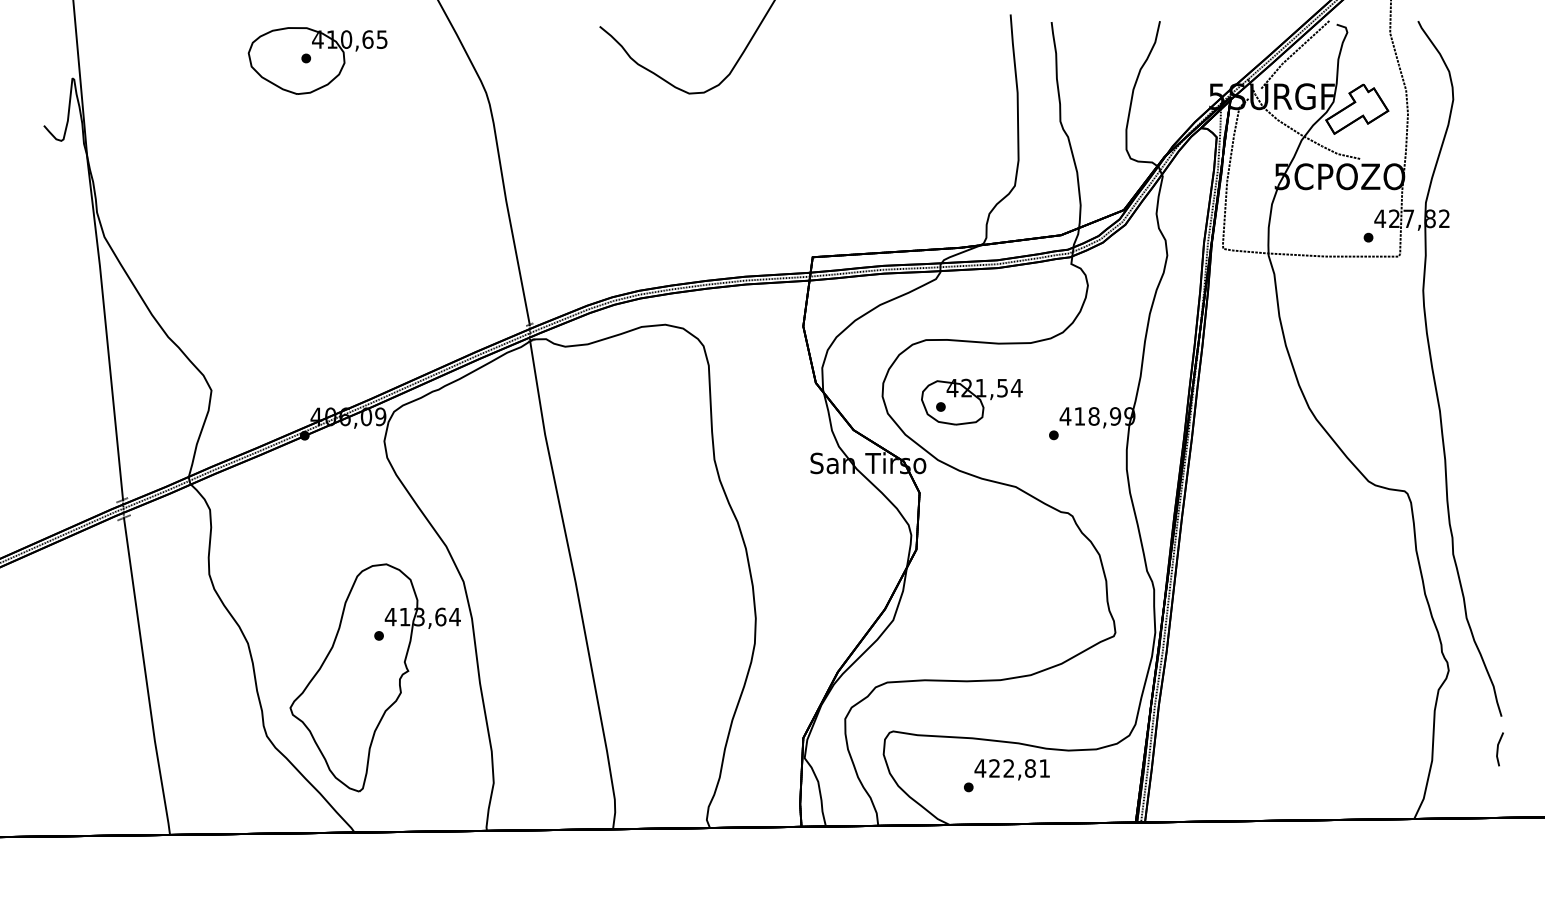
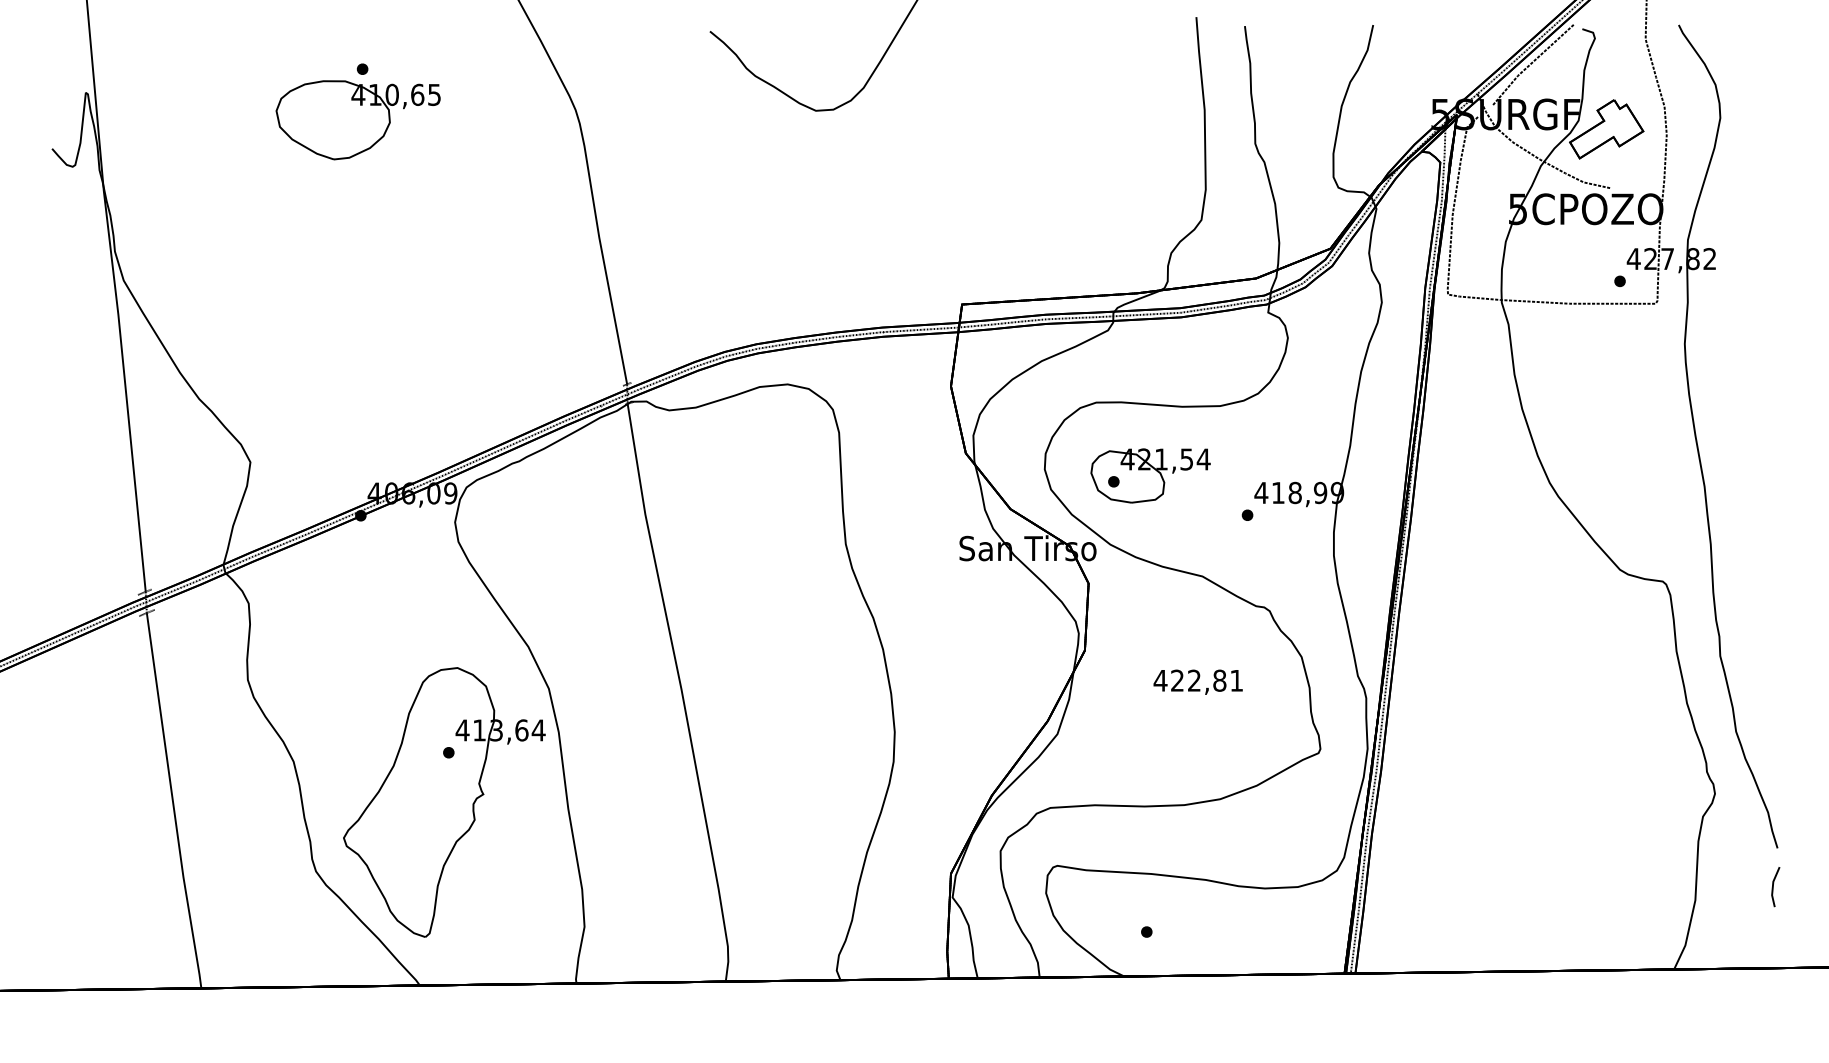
part: (317, 61) -> (357, 120), moved
text: (1011, 769) -> (1197, 681), moved

